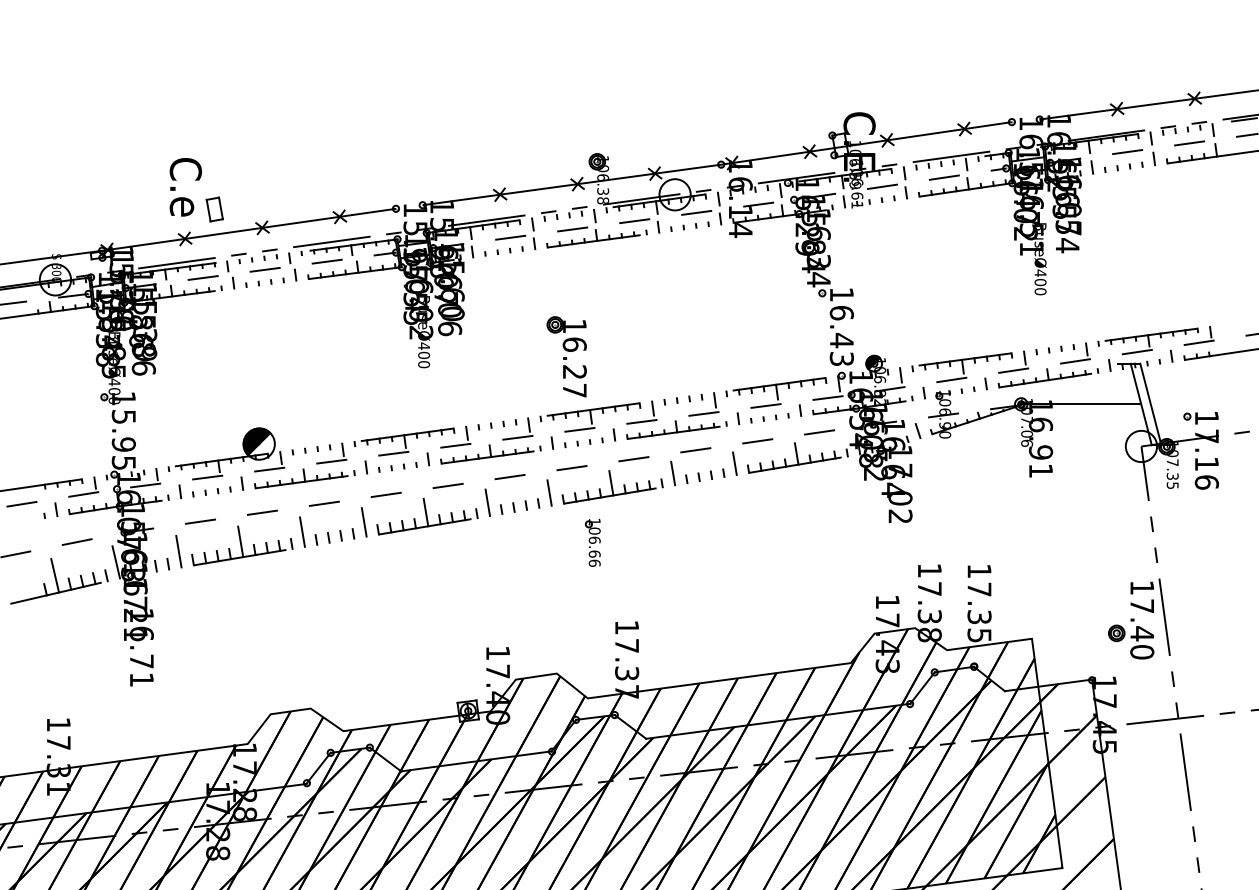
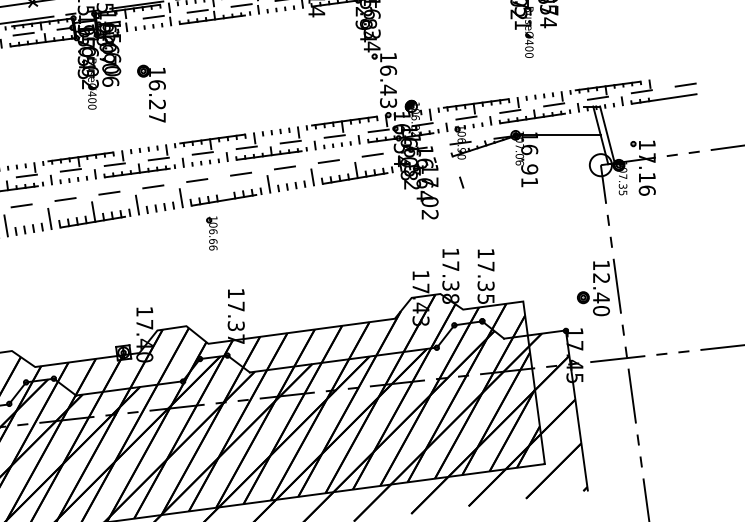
part: (566, 356) -> (151, 93), moved
line: (917, 430) -> (461, 182), moved
line: (611, 483) -> (225, 191), removed
text: (1142, 605) -> (601, 277), 17.40 -> 12.40

